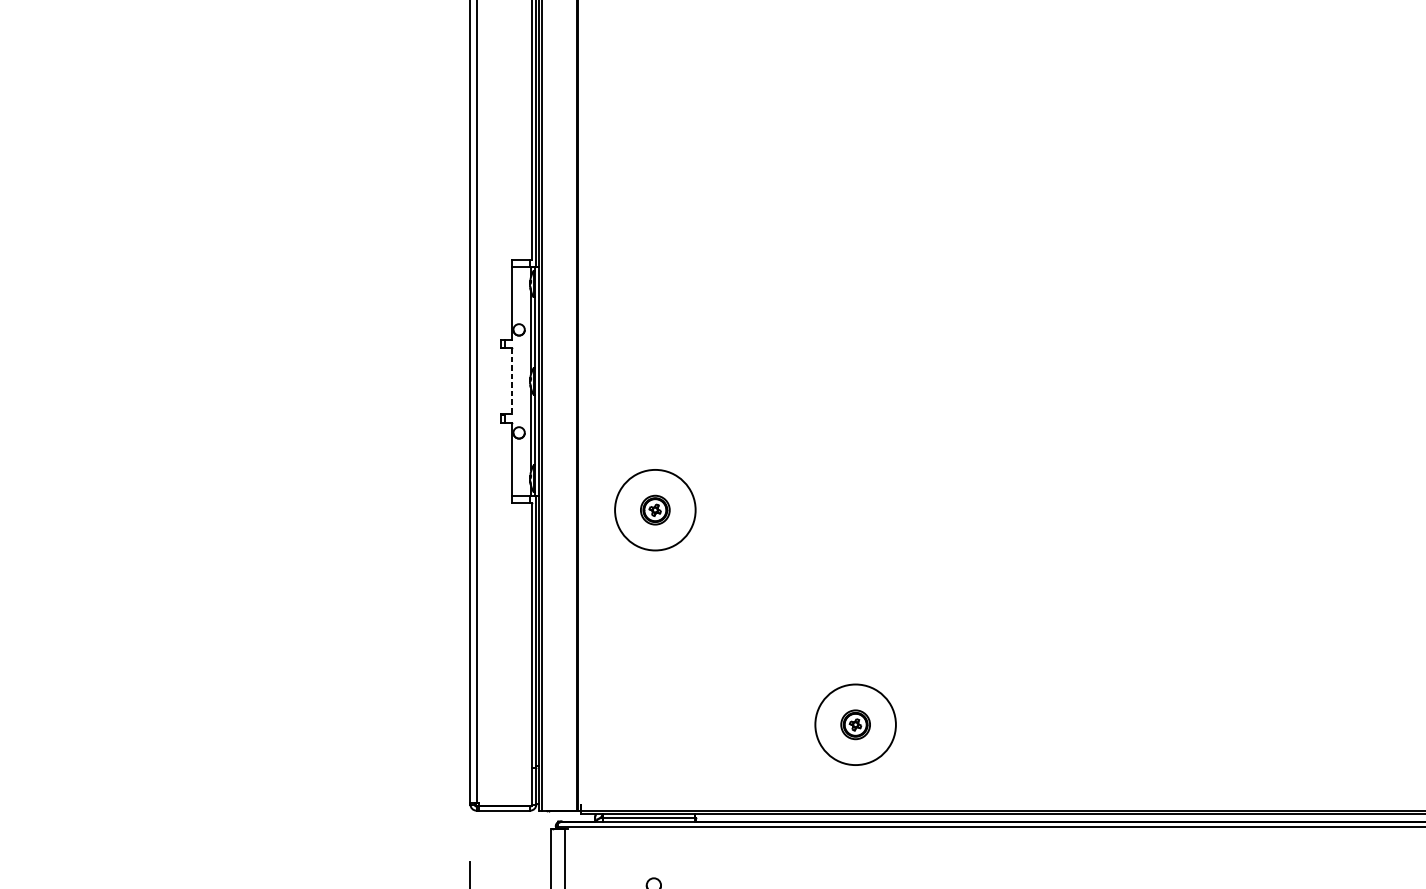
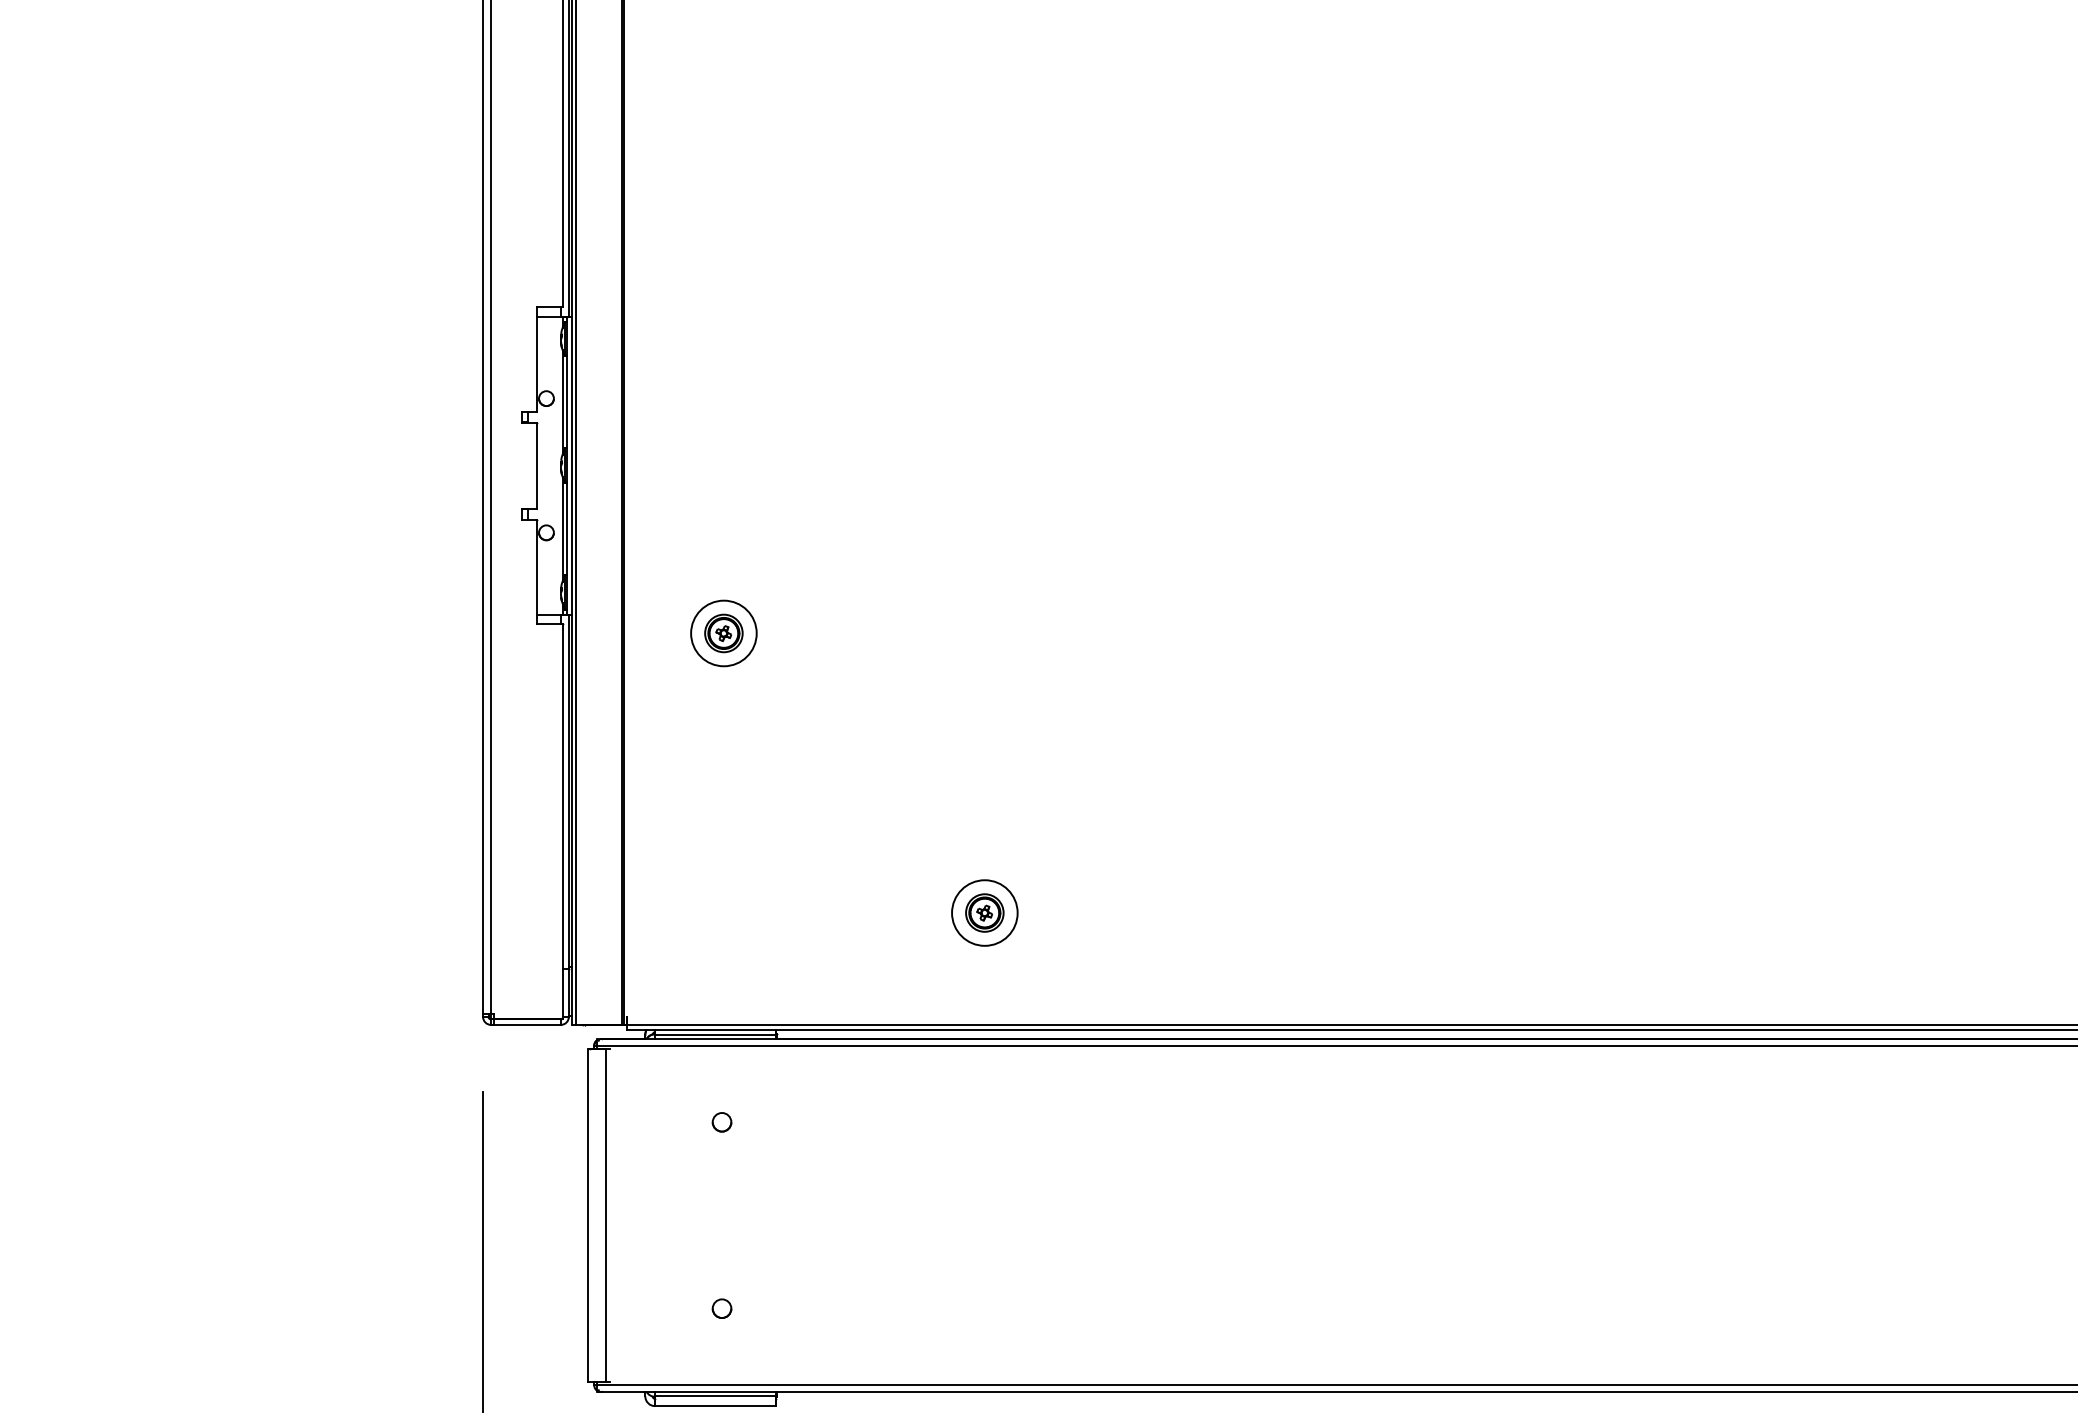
line: (512, 381) -> (537, 465), dashed -> solid
circle: (655, 510) -> (723, 633), size x0.62
circle: (855, 724) -> (984, 912), size x0.62

